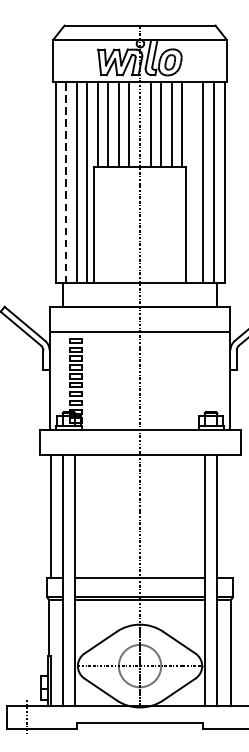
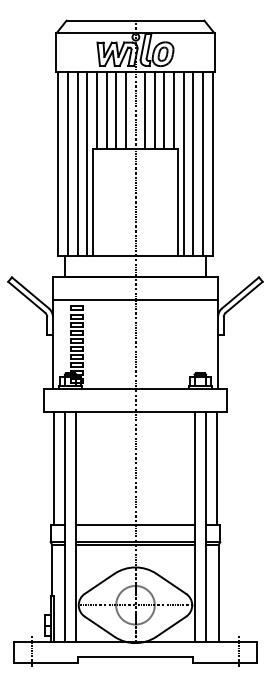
line: (65, 182) -> (67, 163), dashed -> solid
line: (192, 183) -> (183, 164), added
line: (228, 516) -> (216, 468), added

